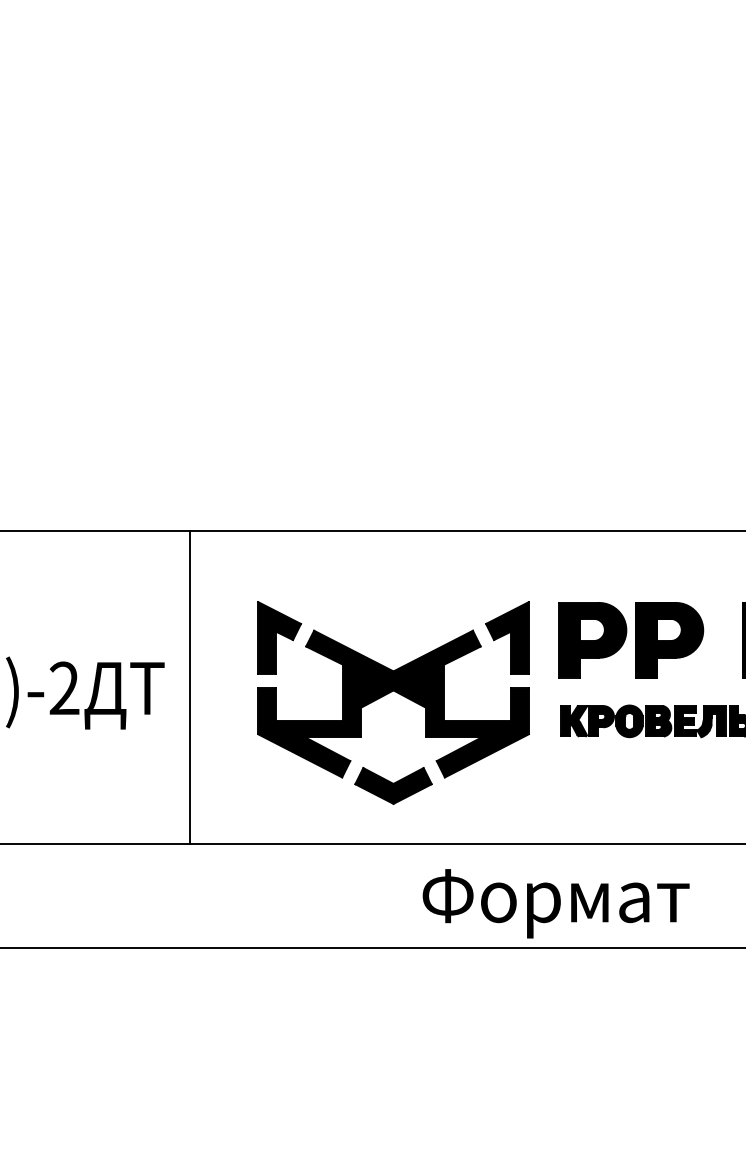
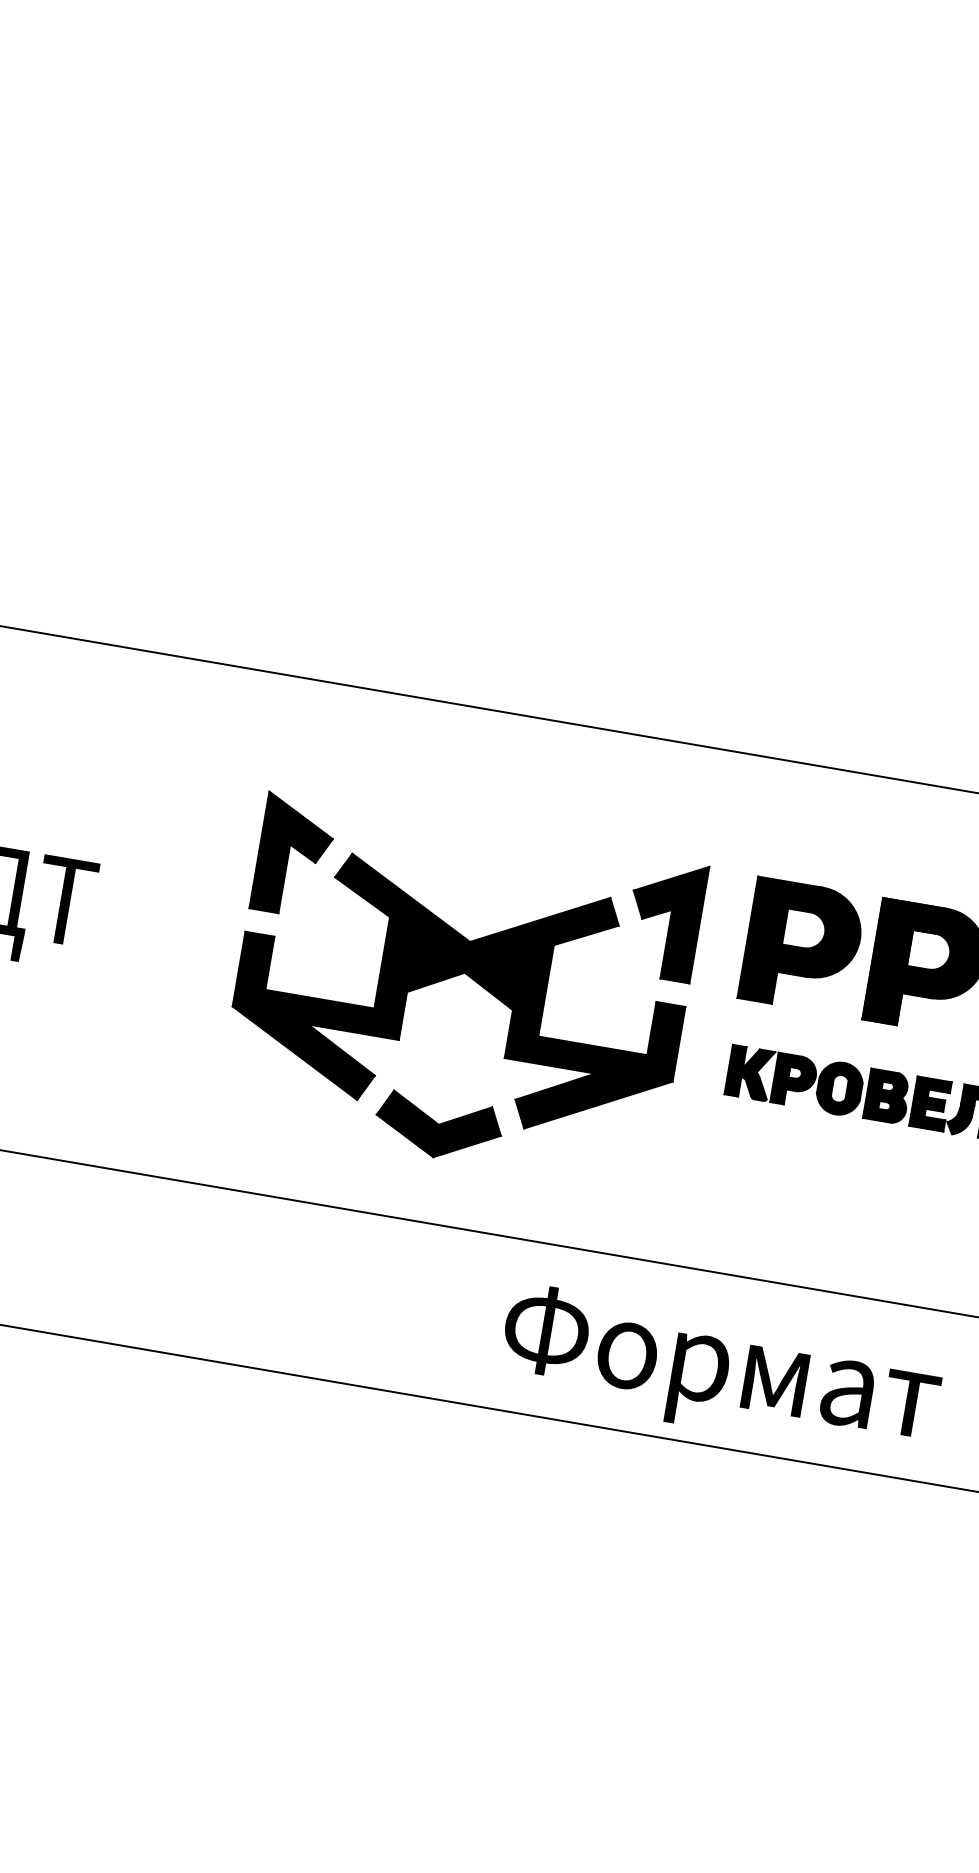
line: (189, 686) -> (134, 909), removed
text: (555, 903) -> (719, 1372), moved

